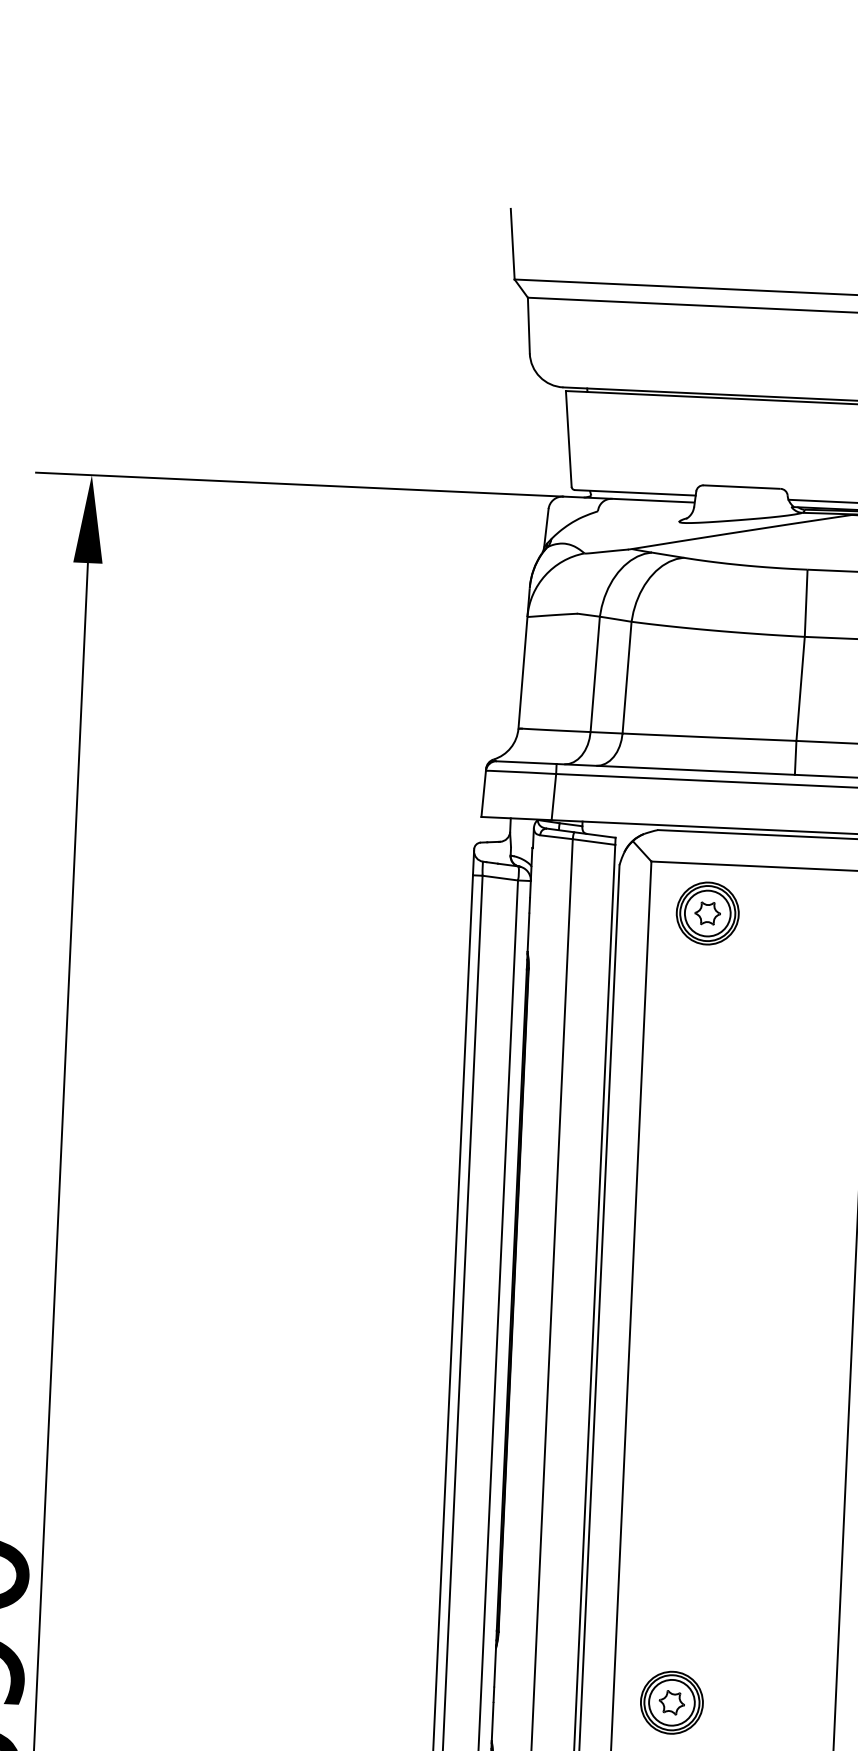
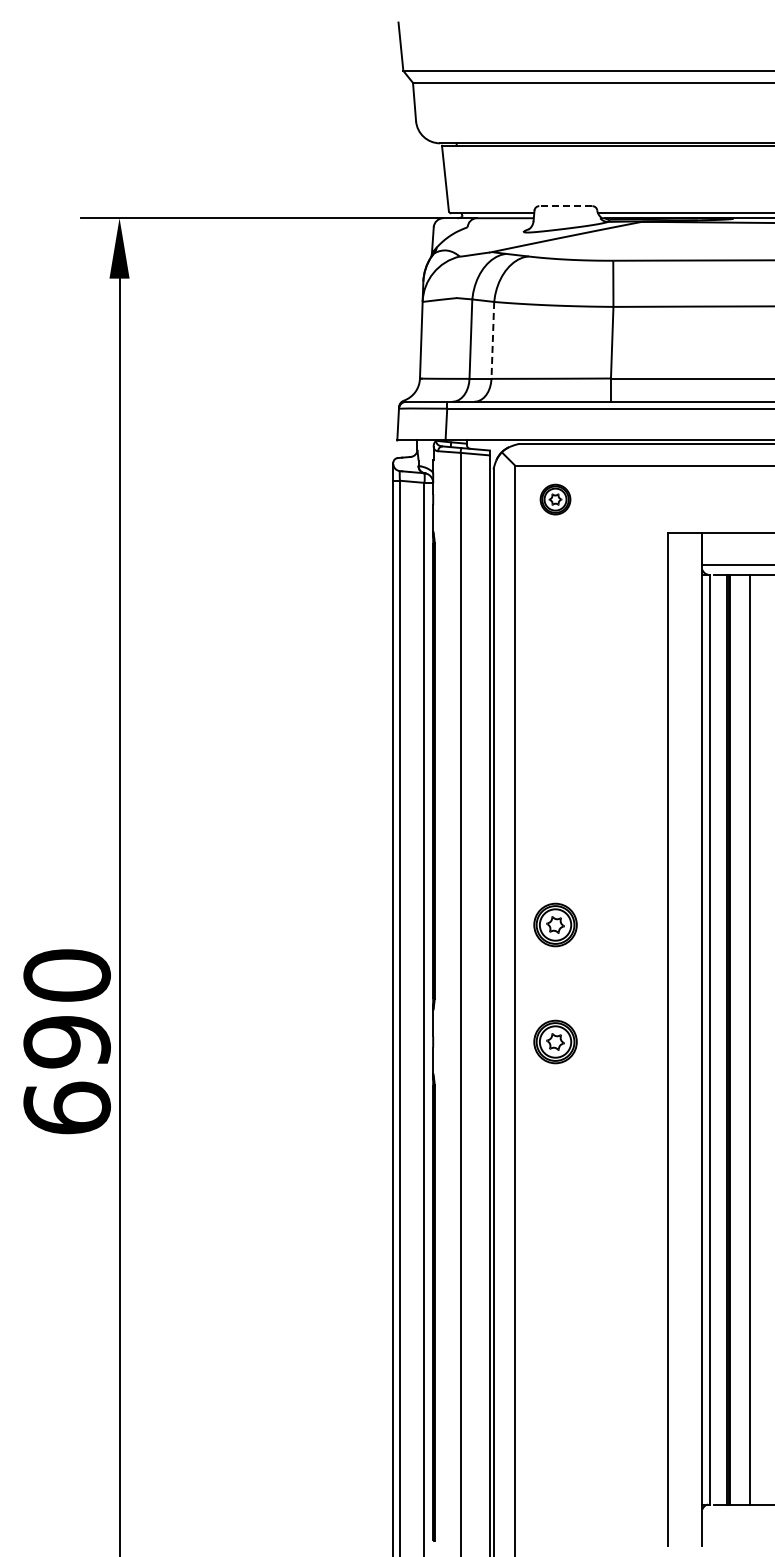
line: (741, 487) -> (565, 206), solid -> dashed
line: (626, 677) -> (492, 340), solid -> dashed
part: (707, 913) -> (555, 499), size x0.7
part: (679, 1531) -> (555, 924), added

